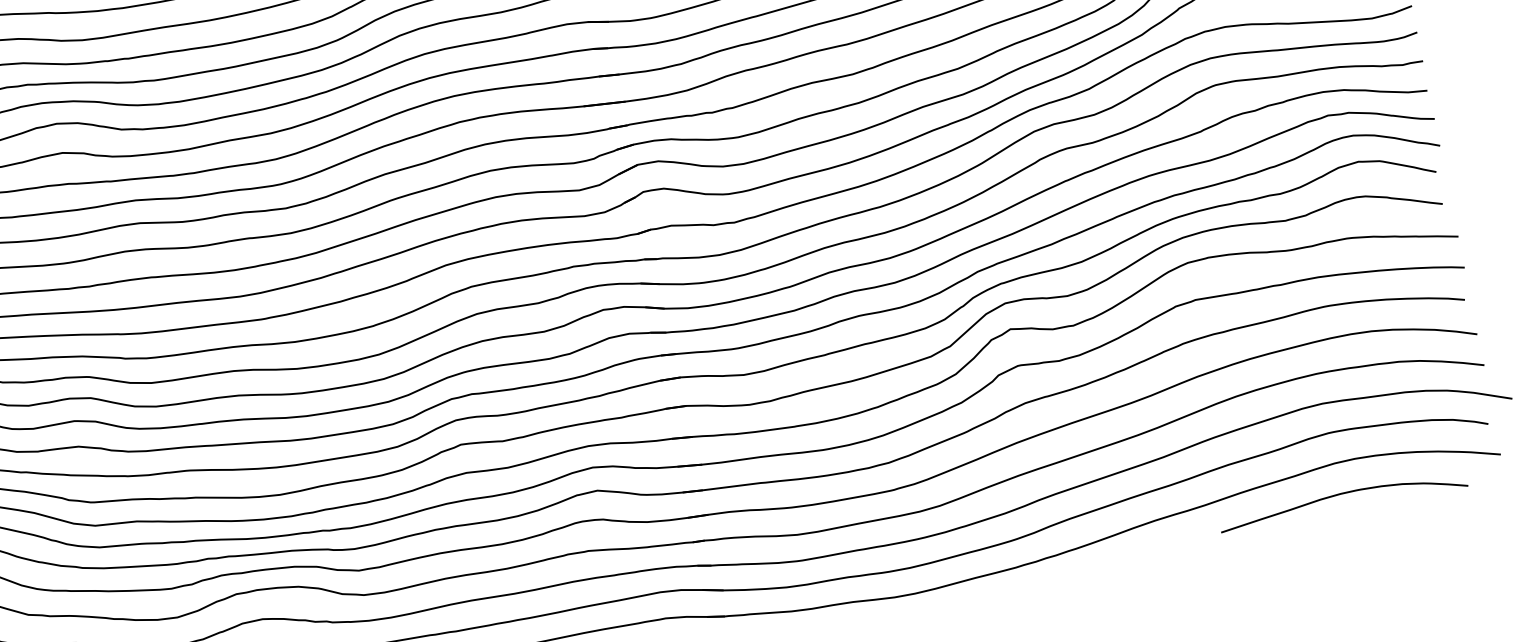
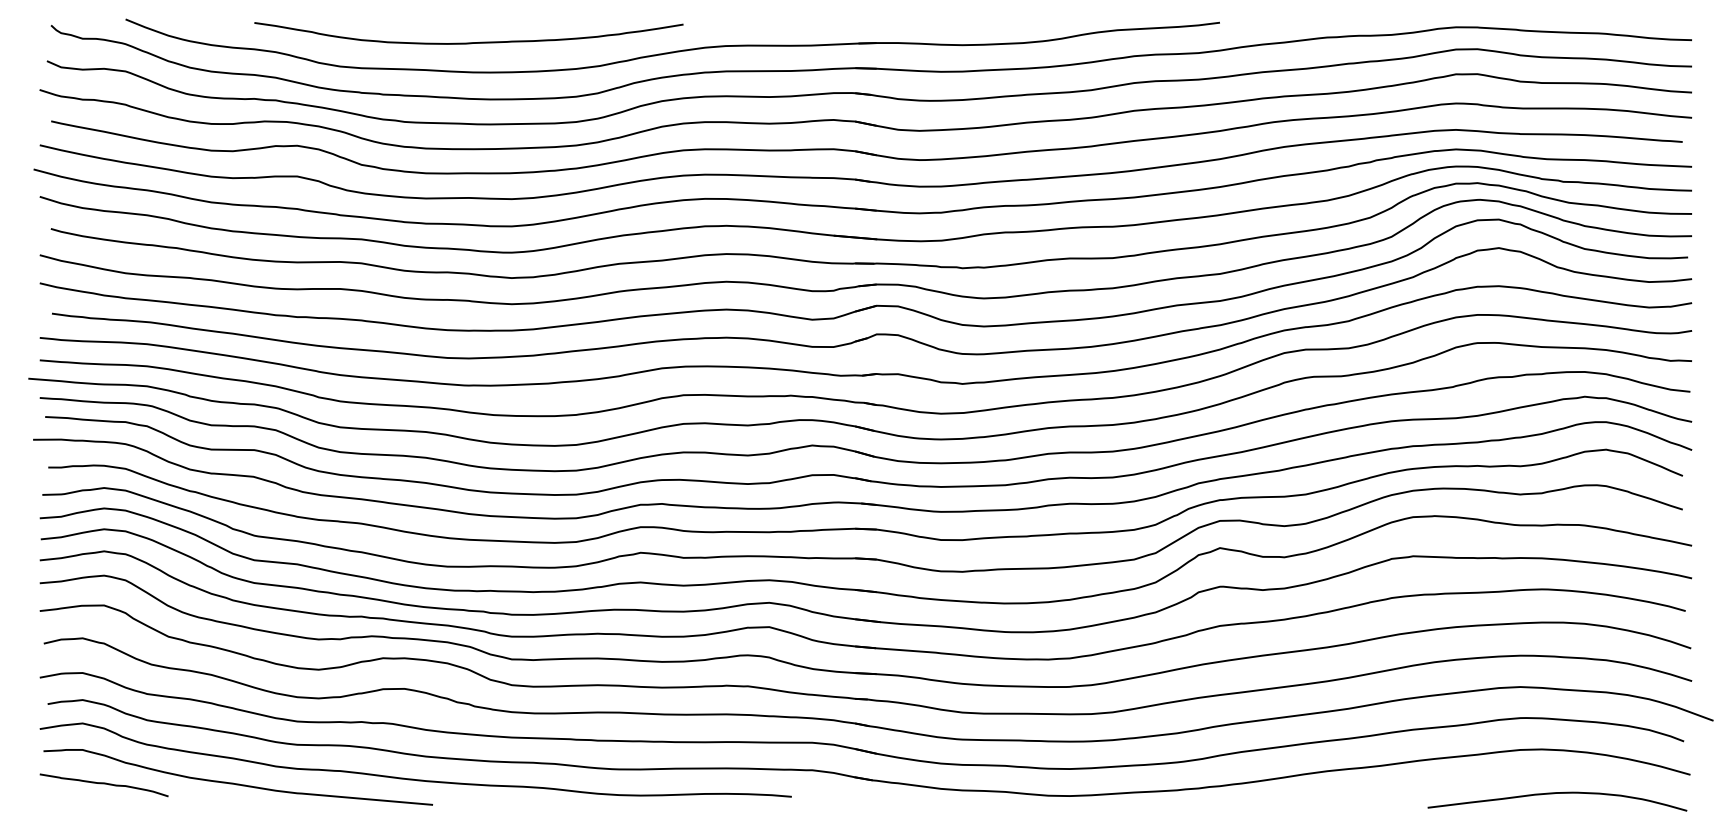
curve: (1339, 495) -> (1554, 794), moved

